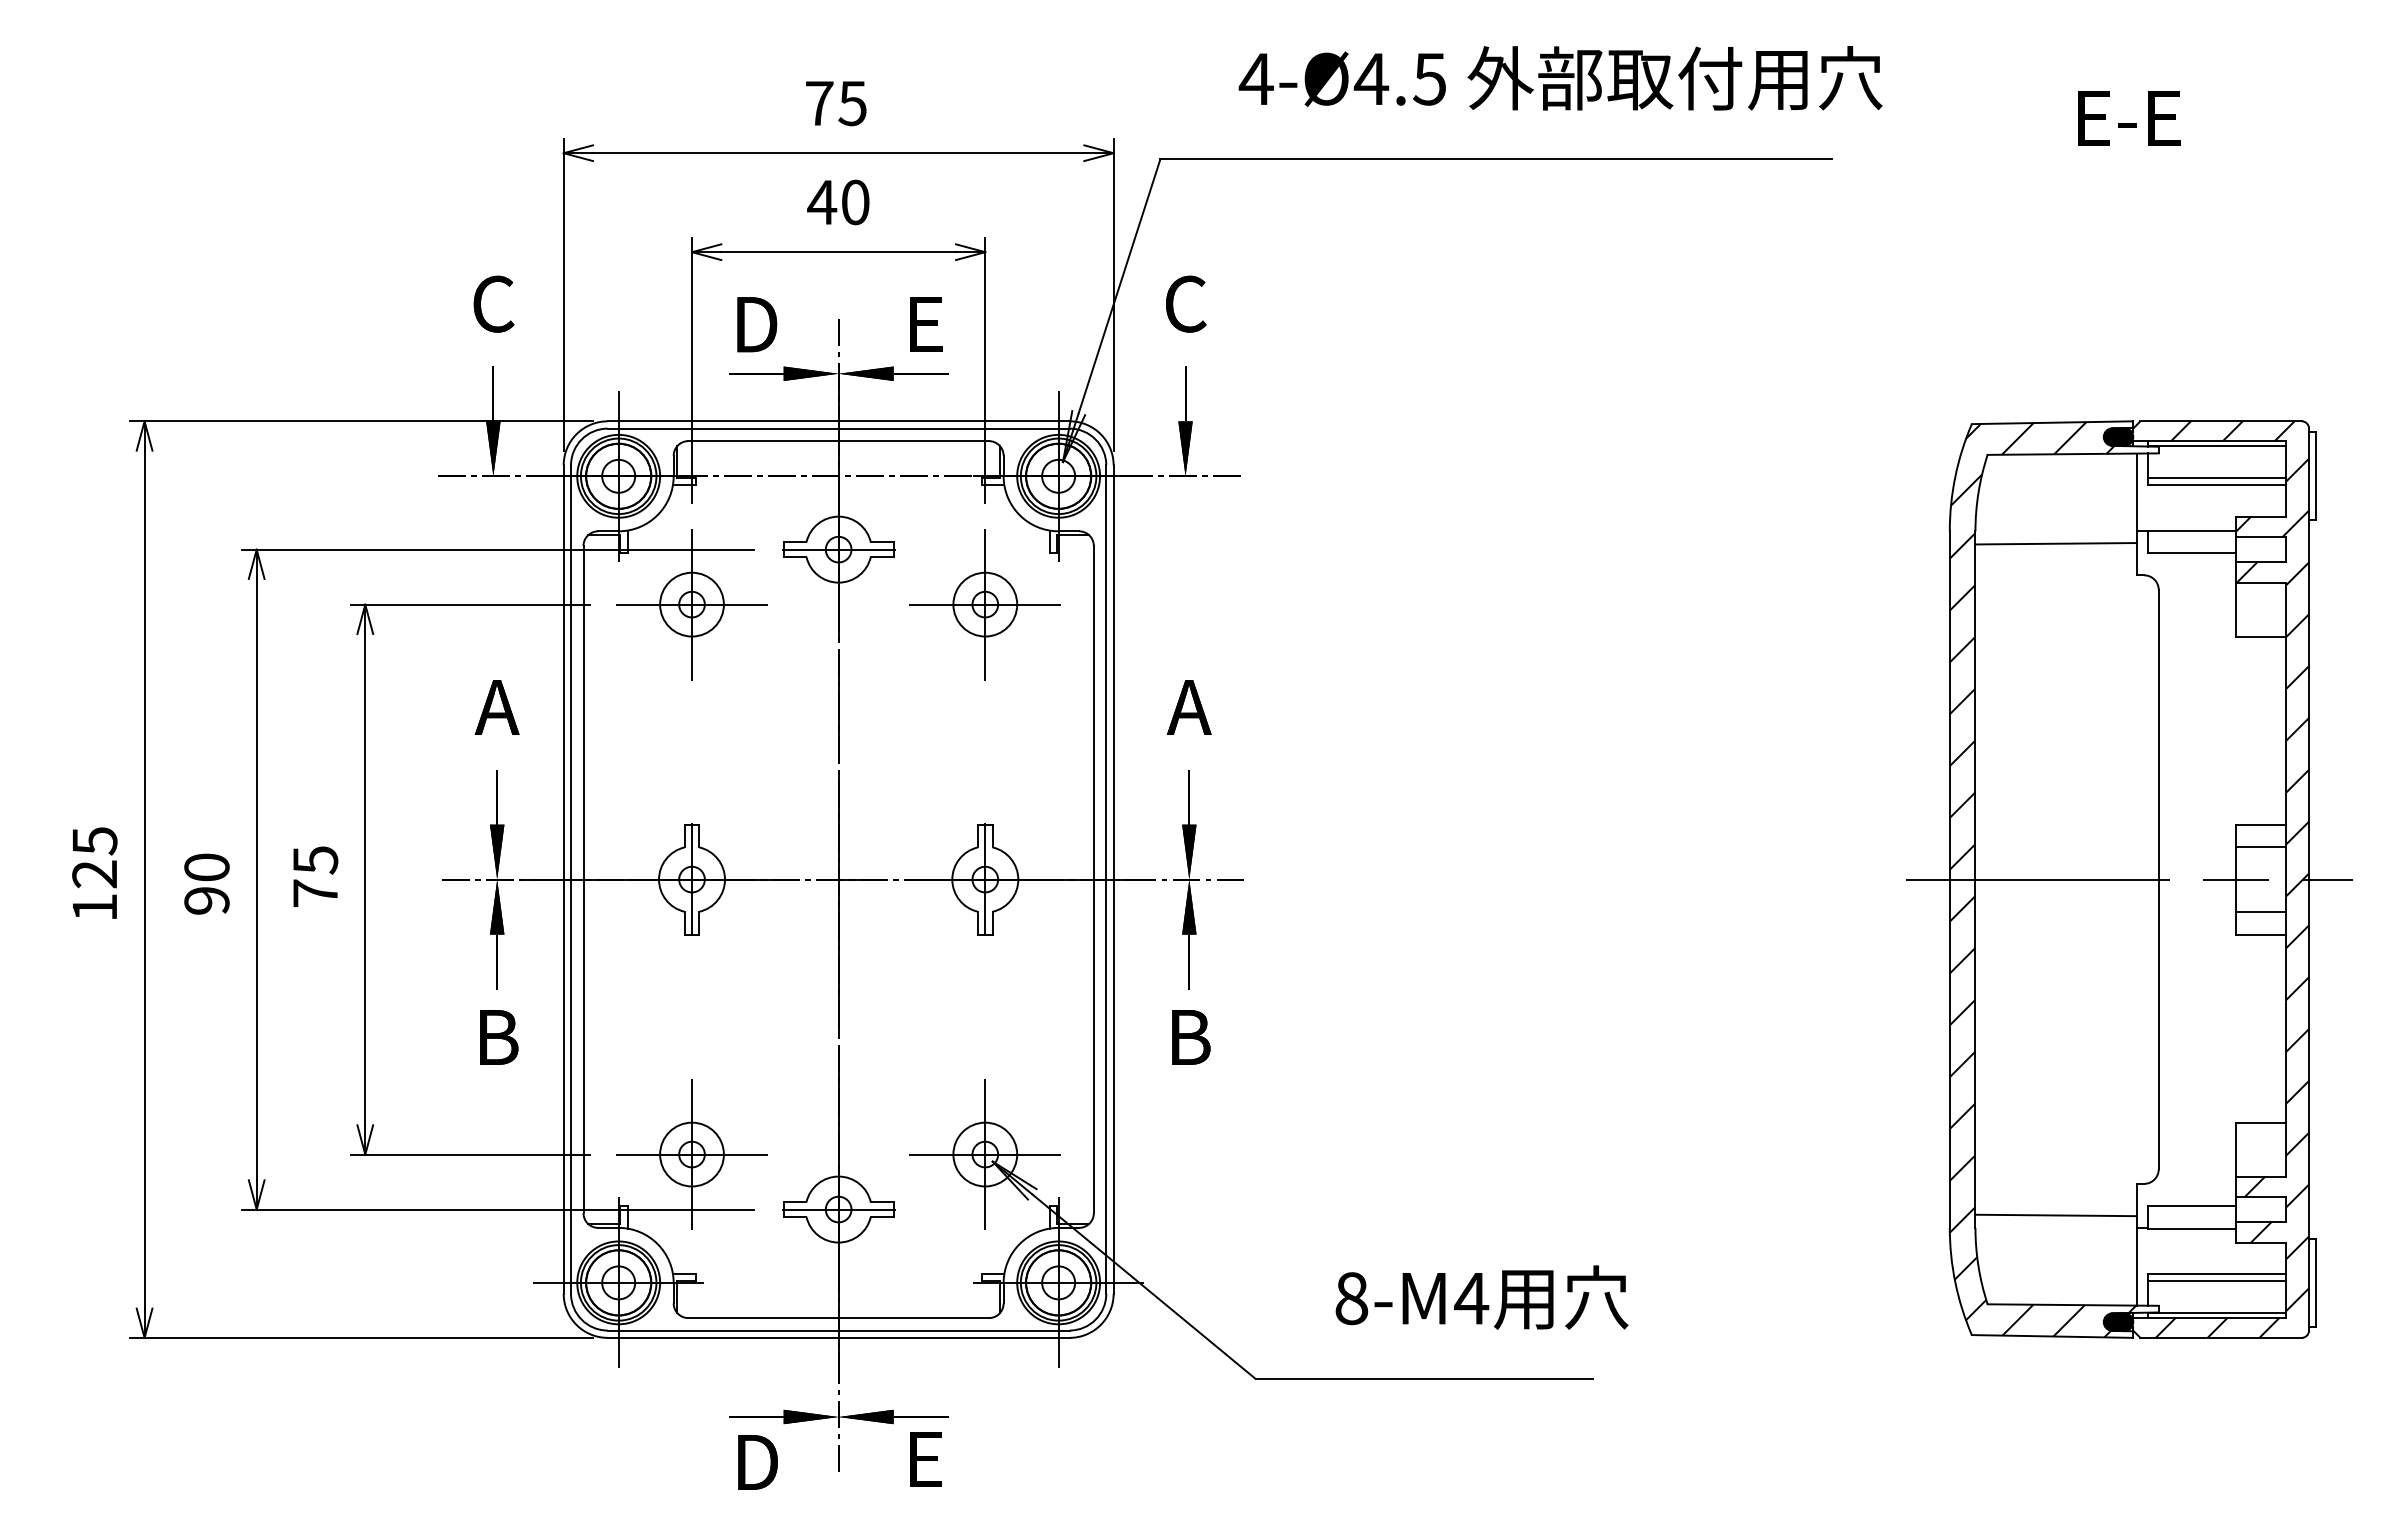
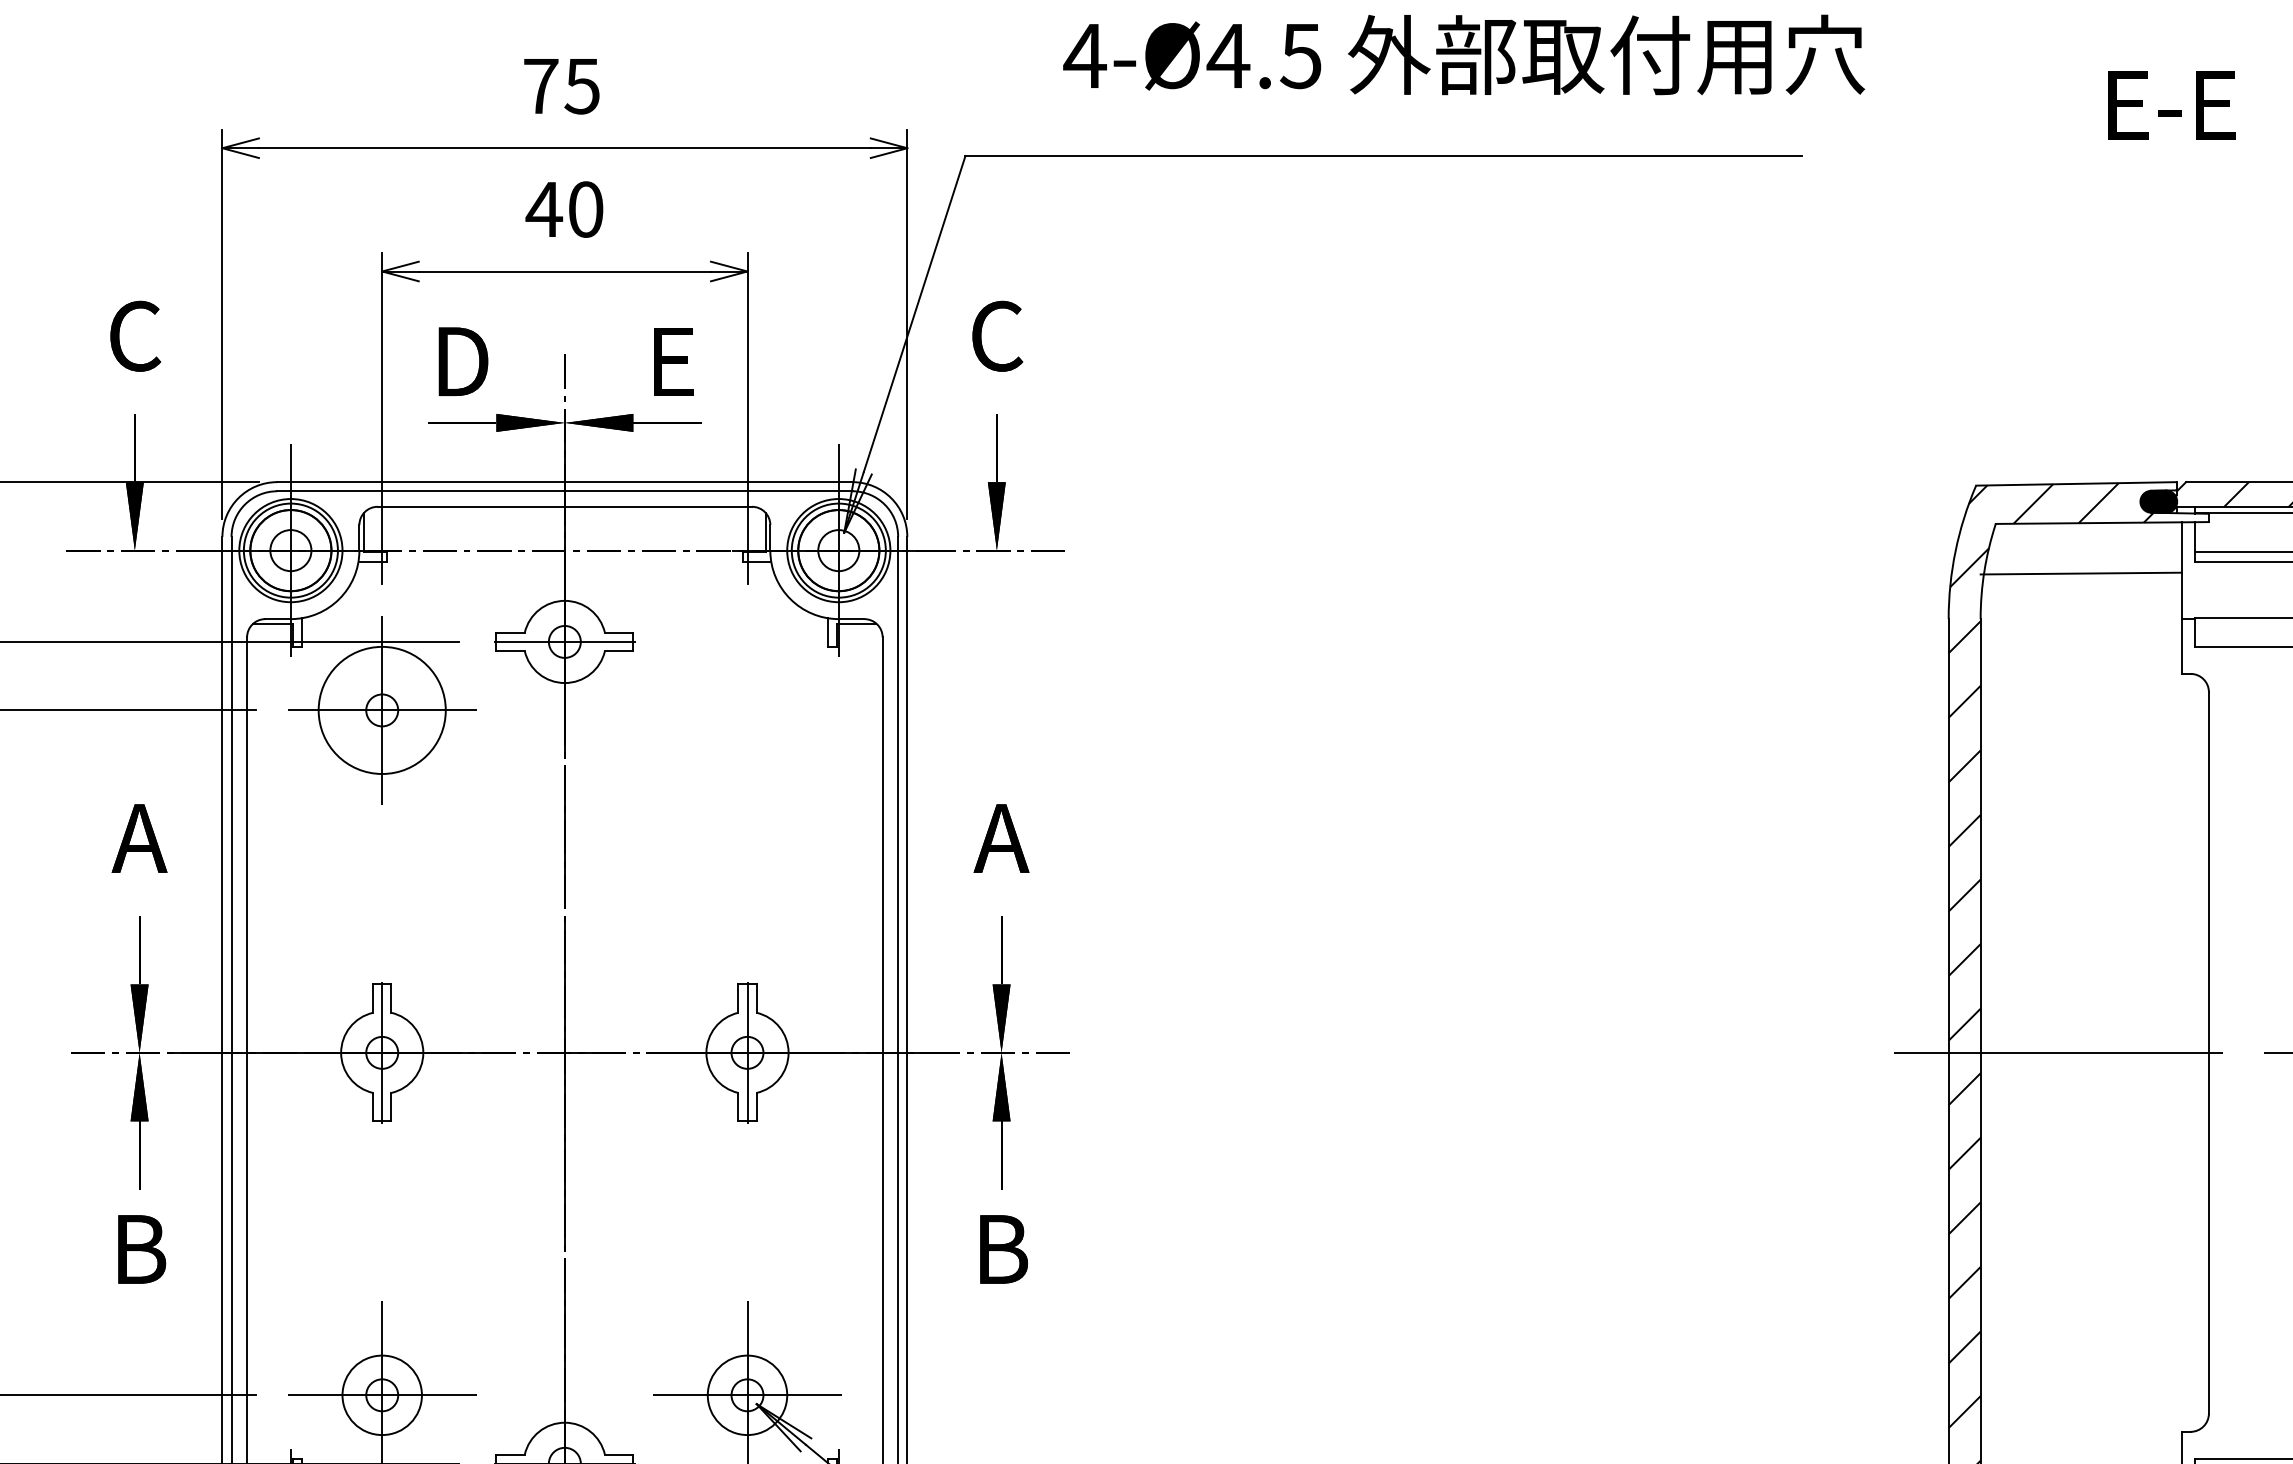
line: (2055, 543) -> (2080, 573), moved
circle: (691, 604) -> (381, 710), size x1.6
part: (984, 604) -> (746, 710), removed

